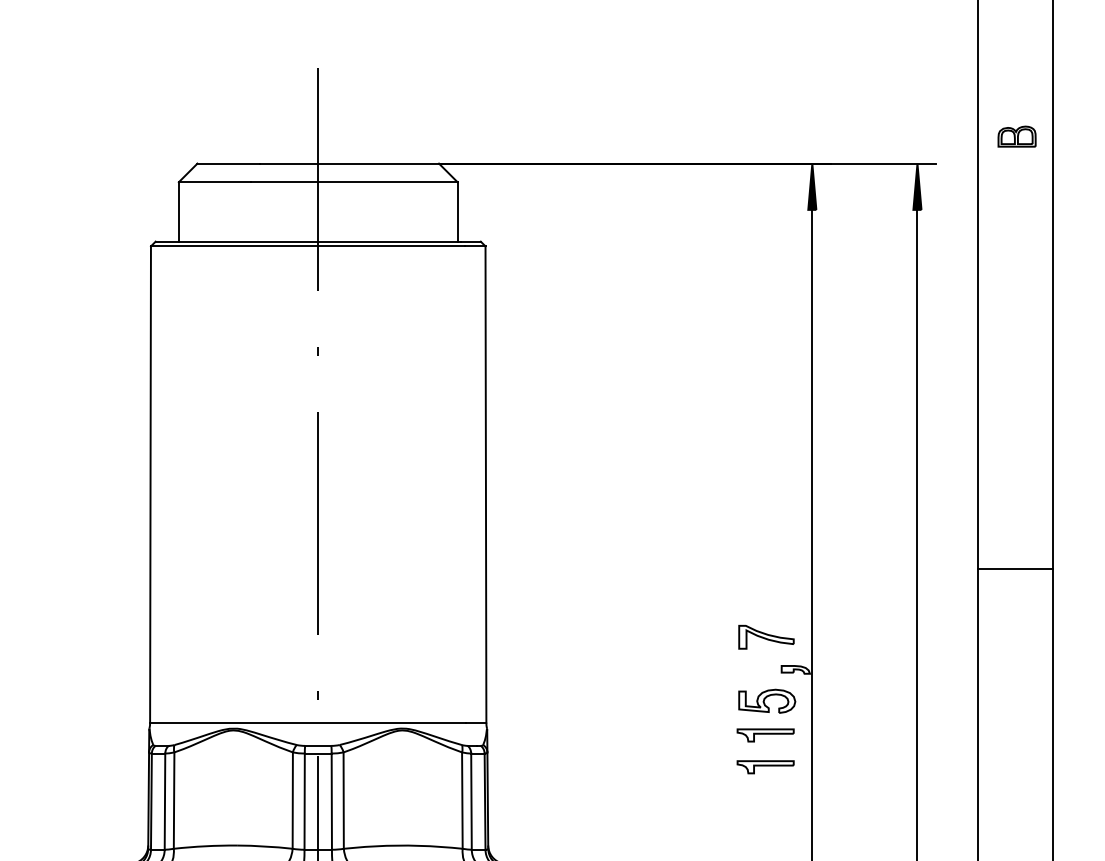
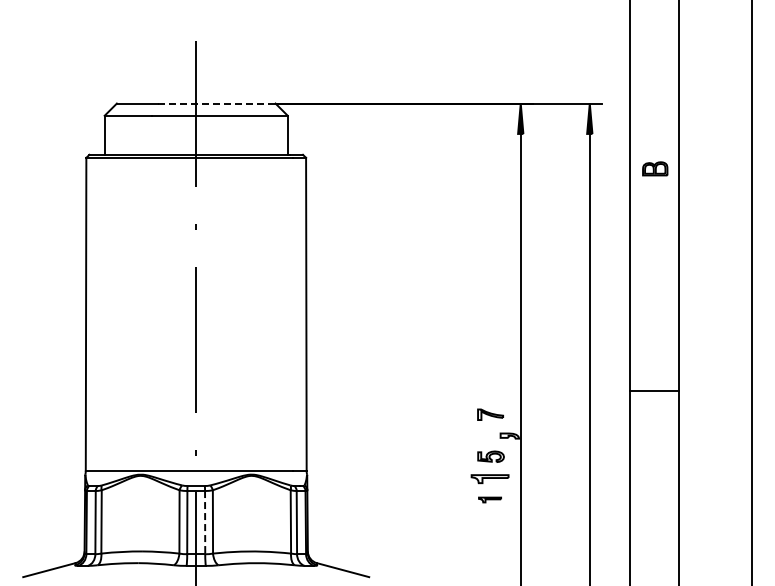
part: (1017, 136) -> (655, 168), moved
line: (349, 163) -> (216, 103), solid -> dashed
line: (1014, 570) -> (653, 391), moved
part: (766, 637) -> (490, 414), size x0.7
part: (766, 700) -> (490, 456), size x0.7
part: (764, 766) -> (489, 499), size x0.6
line: (332, 801) -> (205, 522), solid -> dashed

